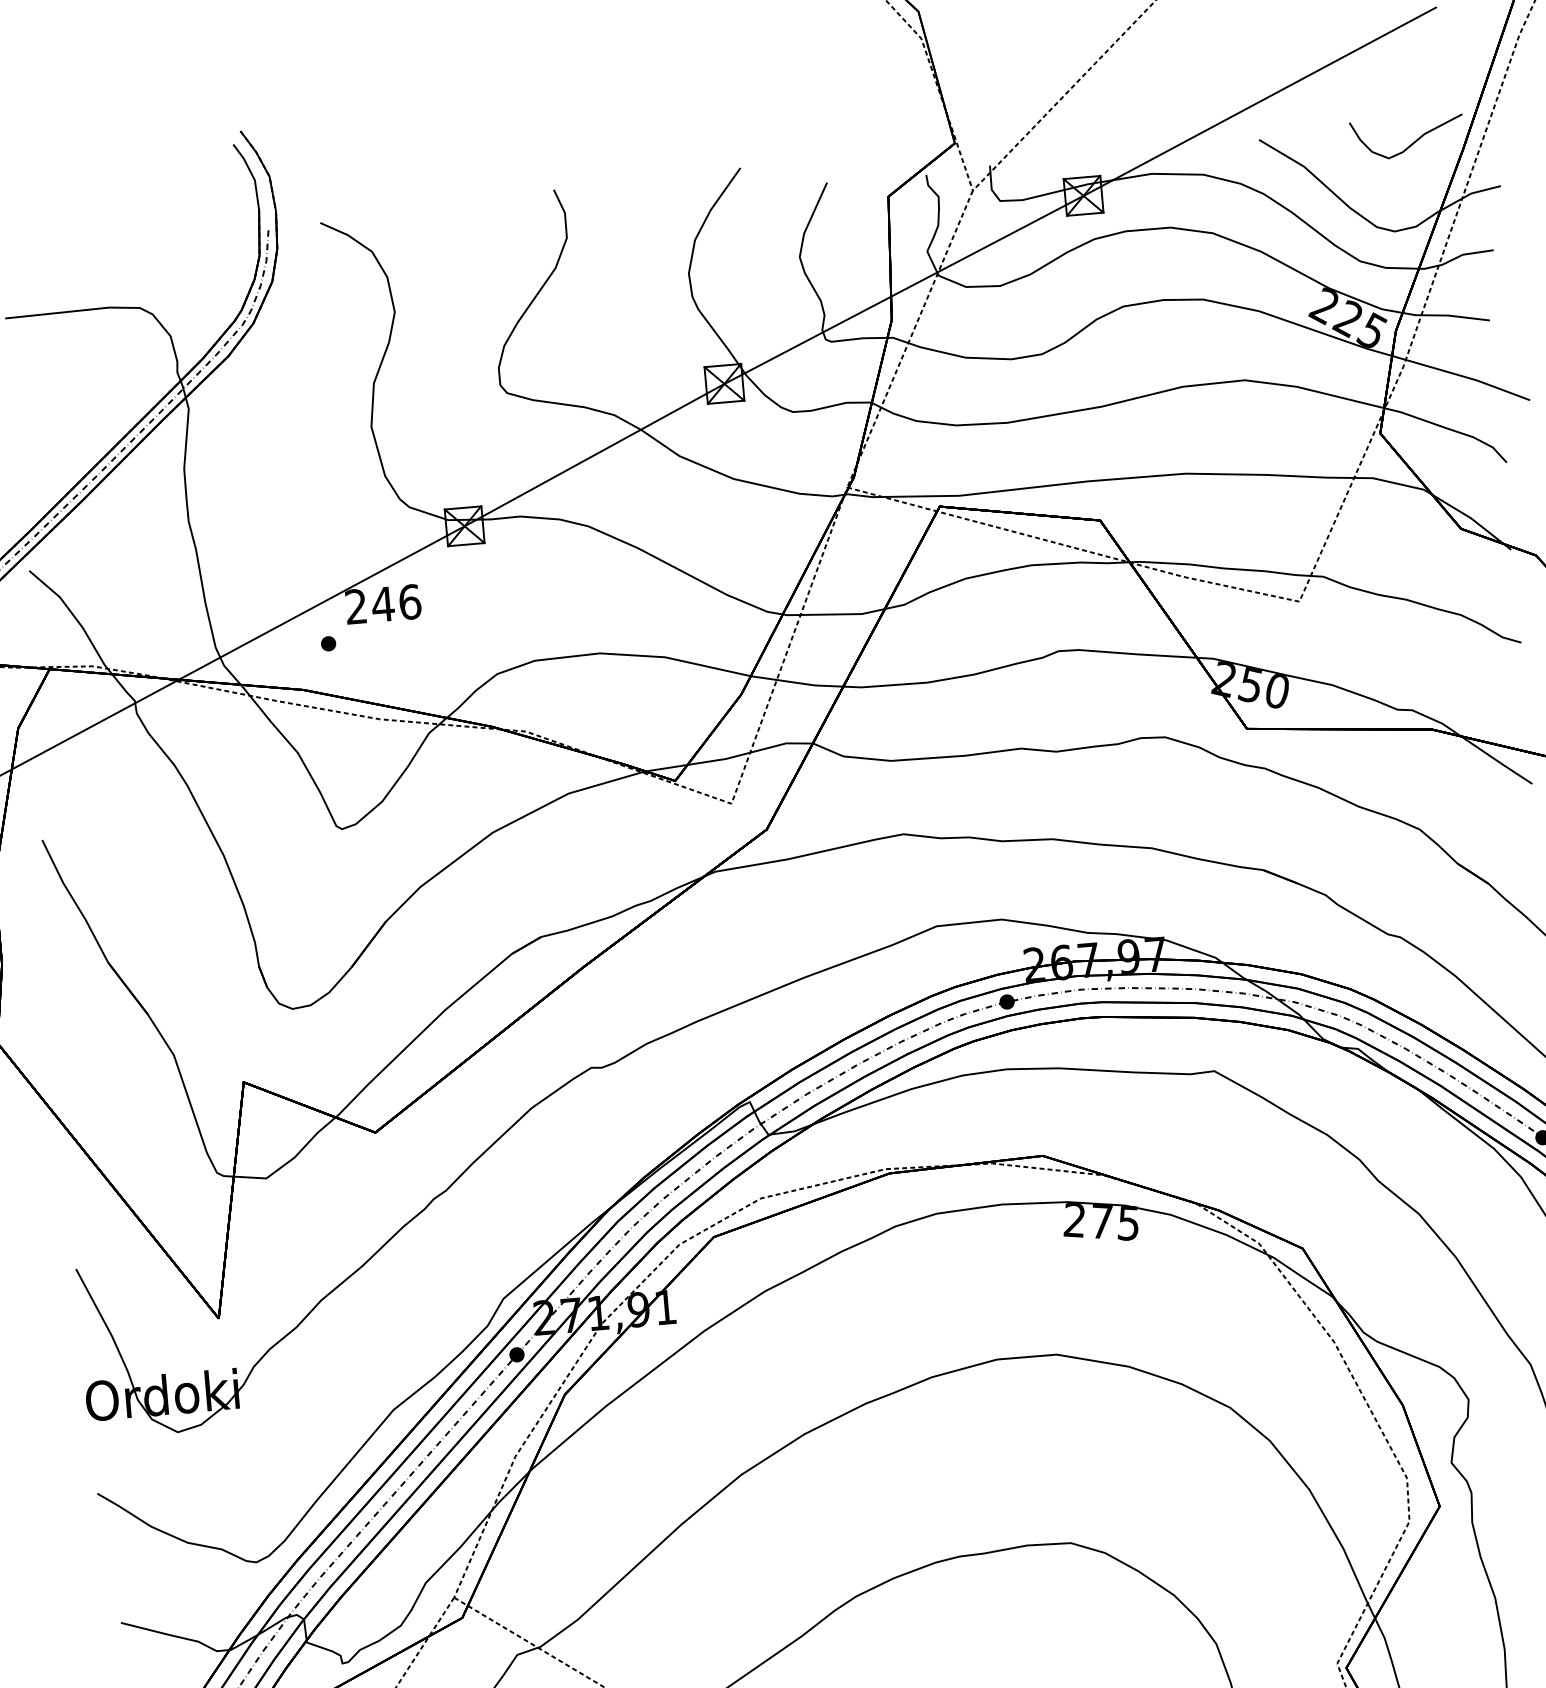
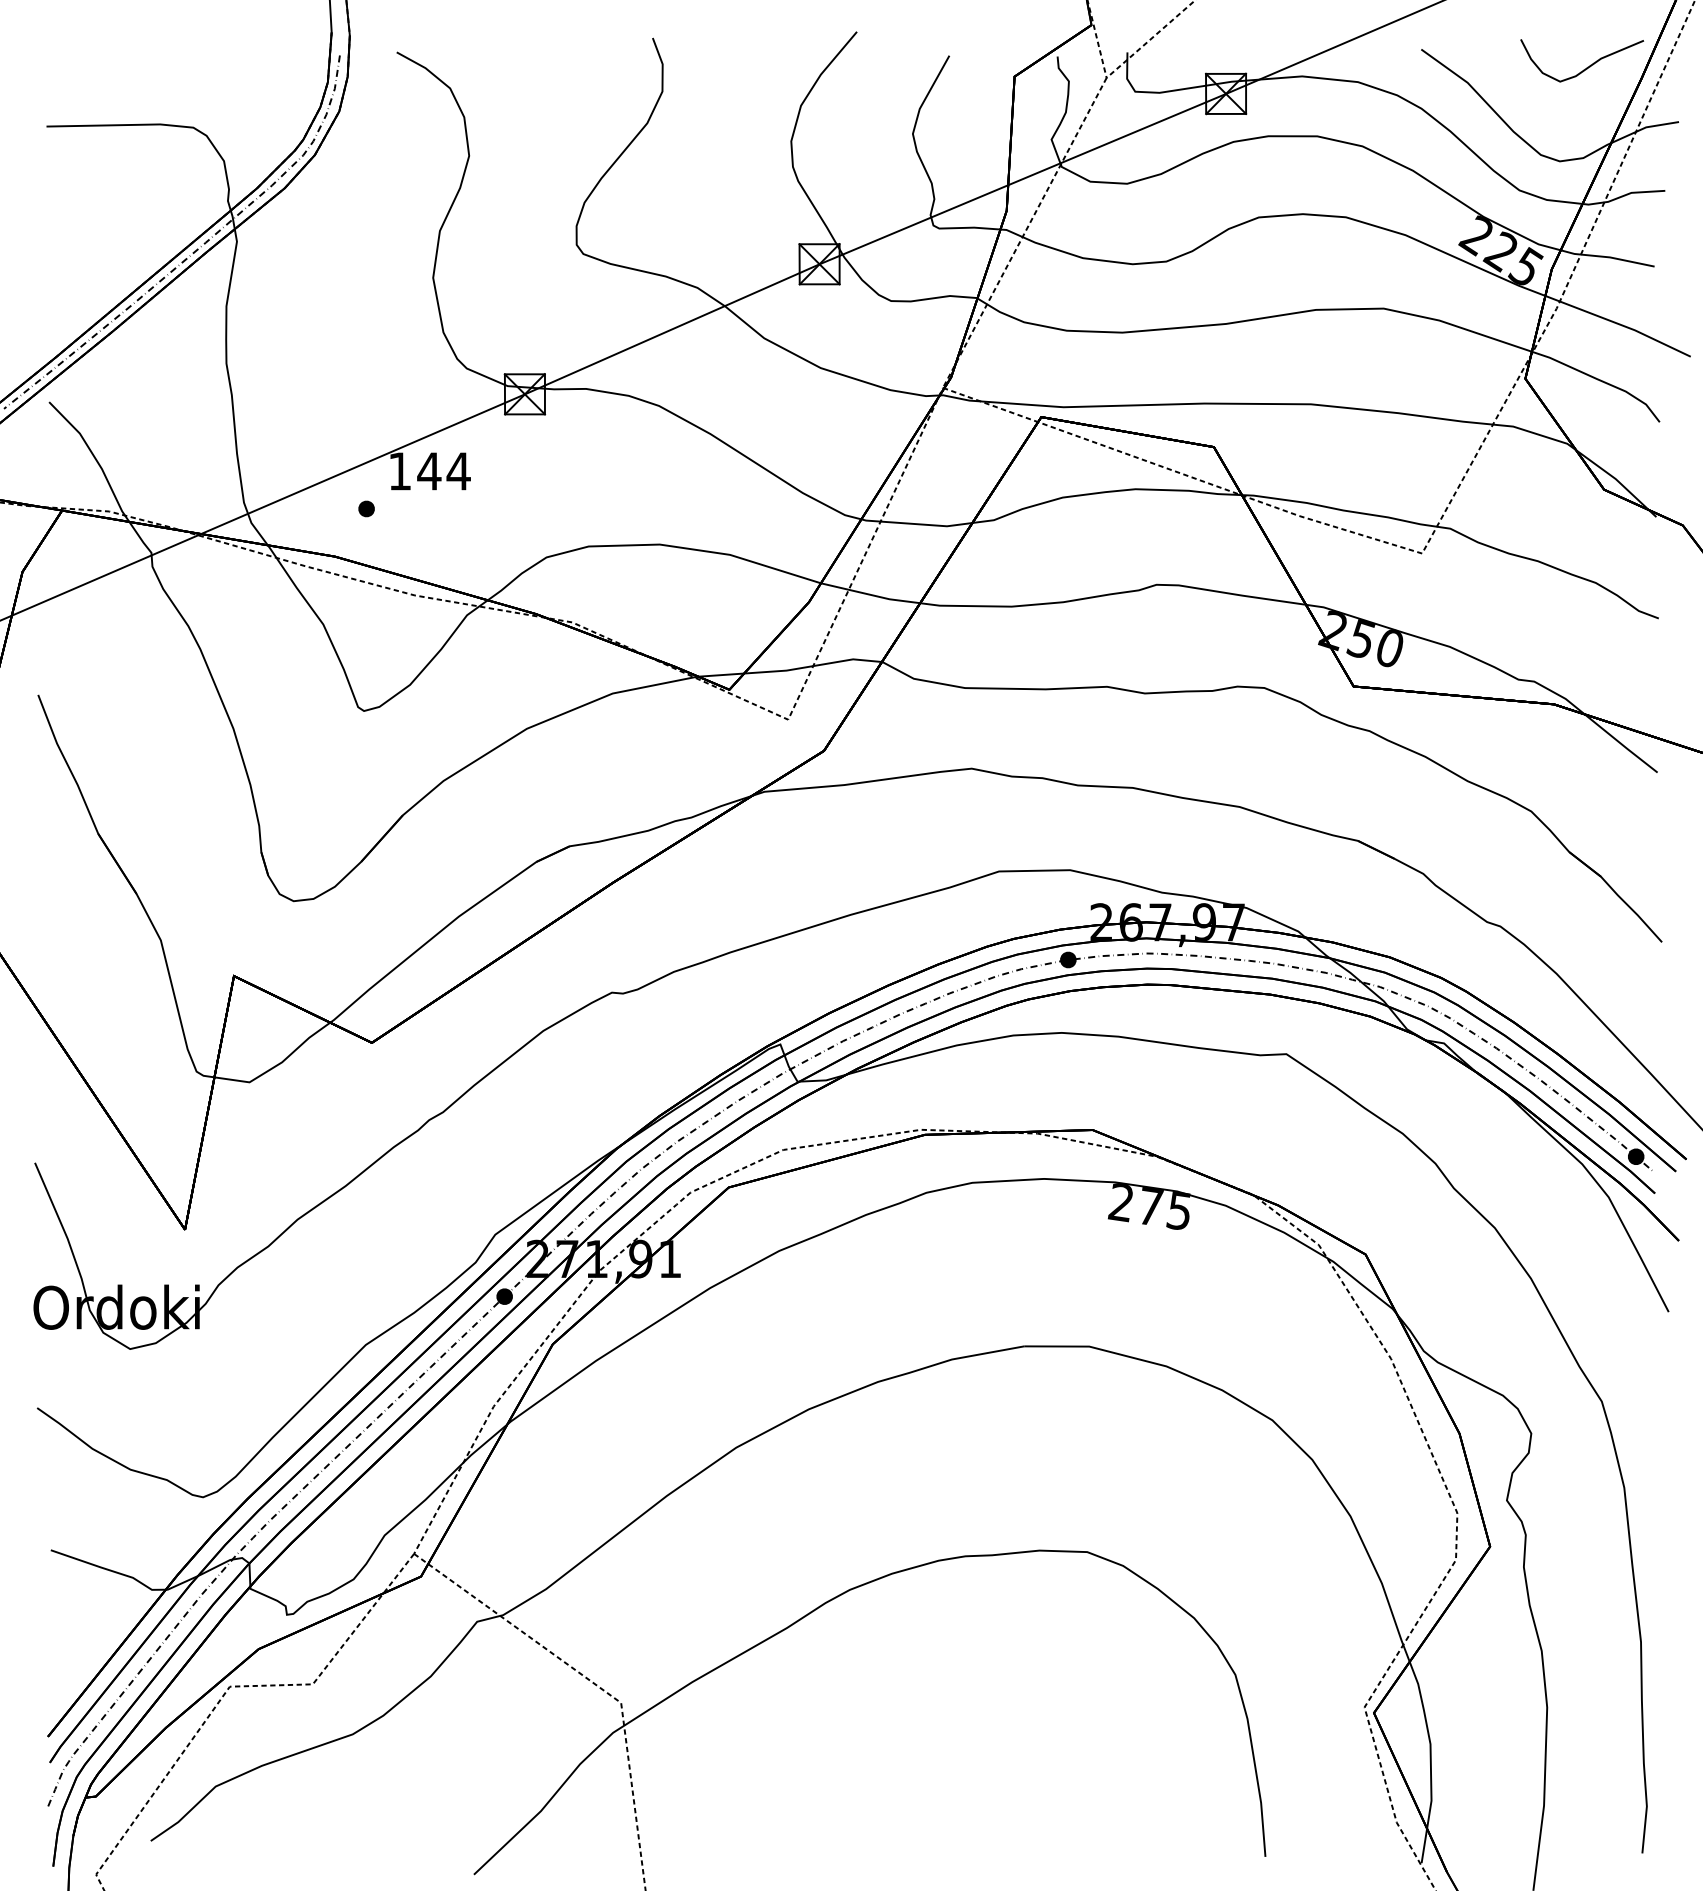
text: (383, 604) -> (429, 471), 246 -> 144

